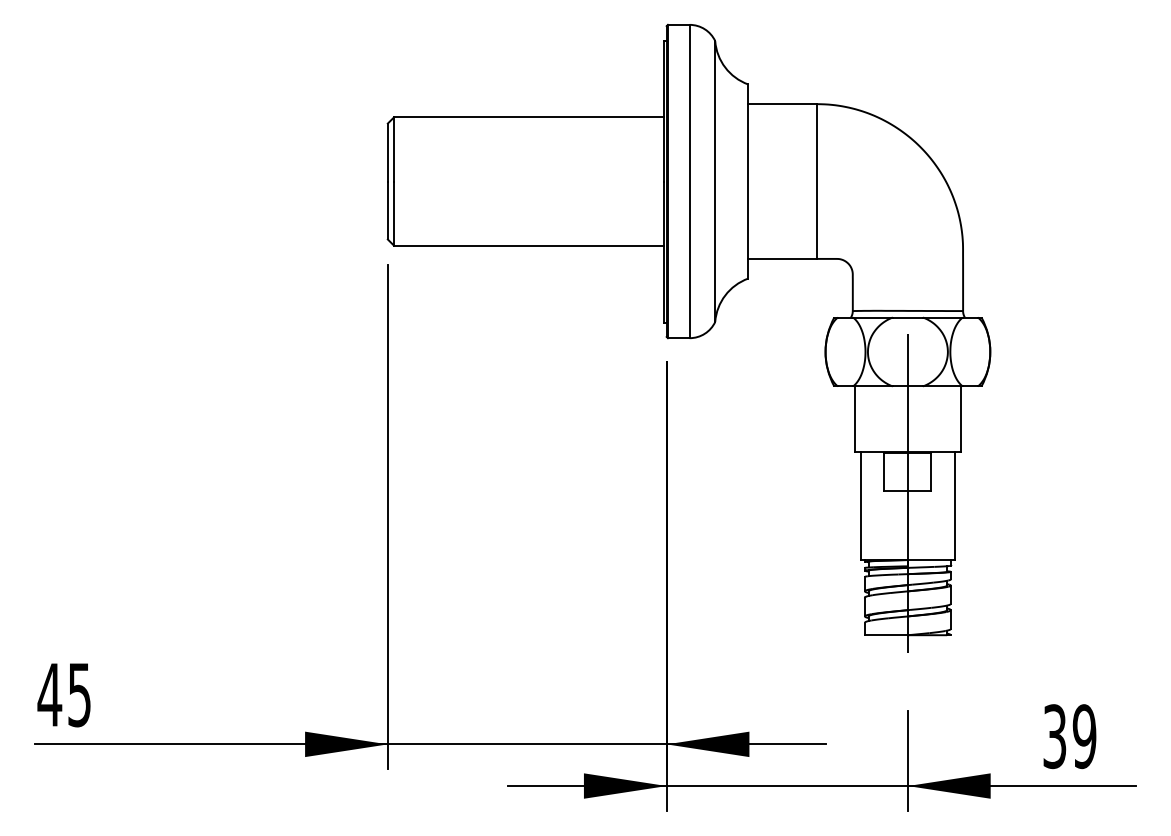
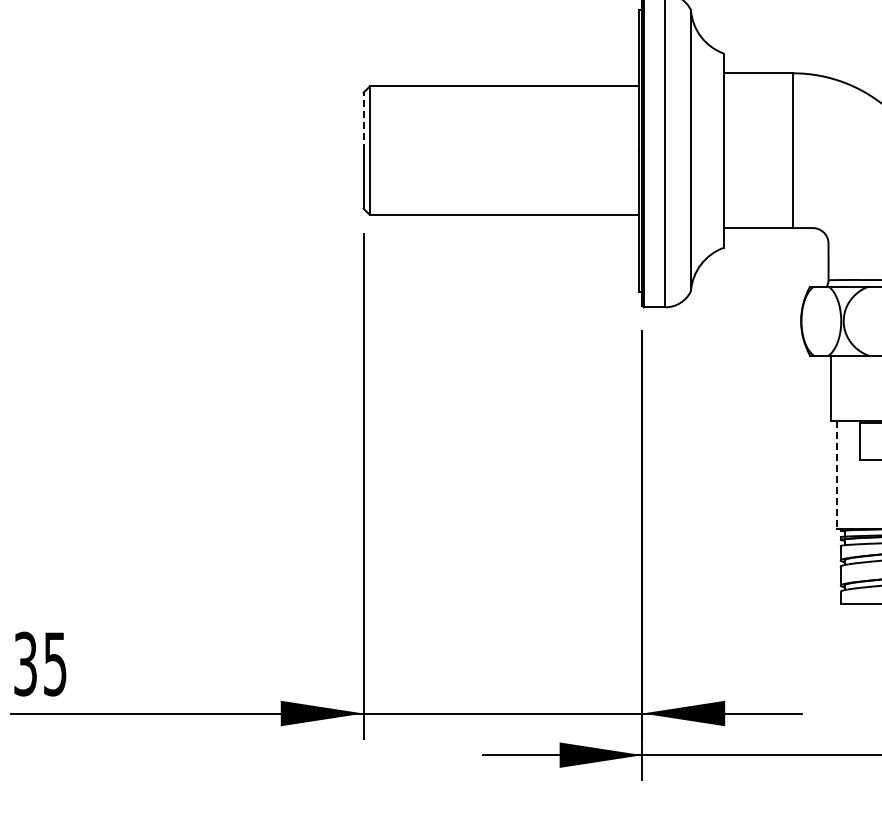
line: (387, 152) -> (363, 121), solid -> dashed
line: (860, 506) -> (836, 475), solid -> dashed
text: (49, 694) -> (25, 663), 45 -> 35

